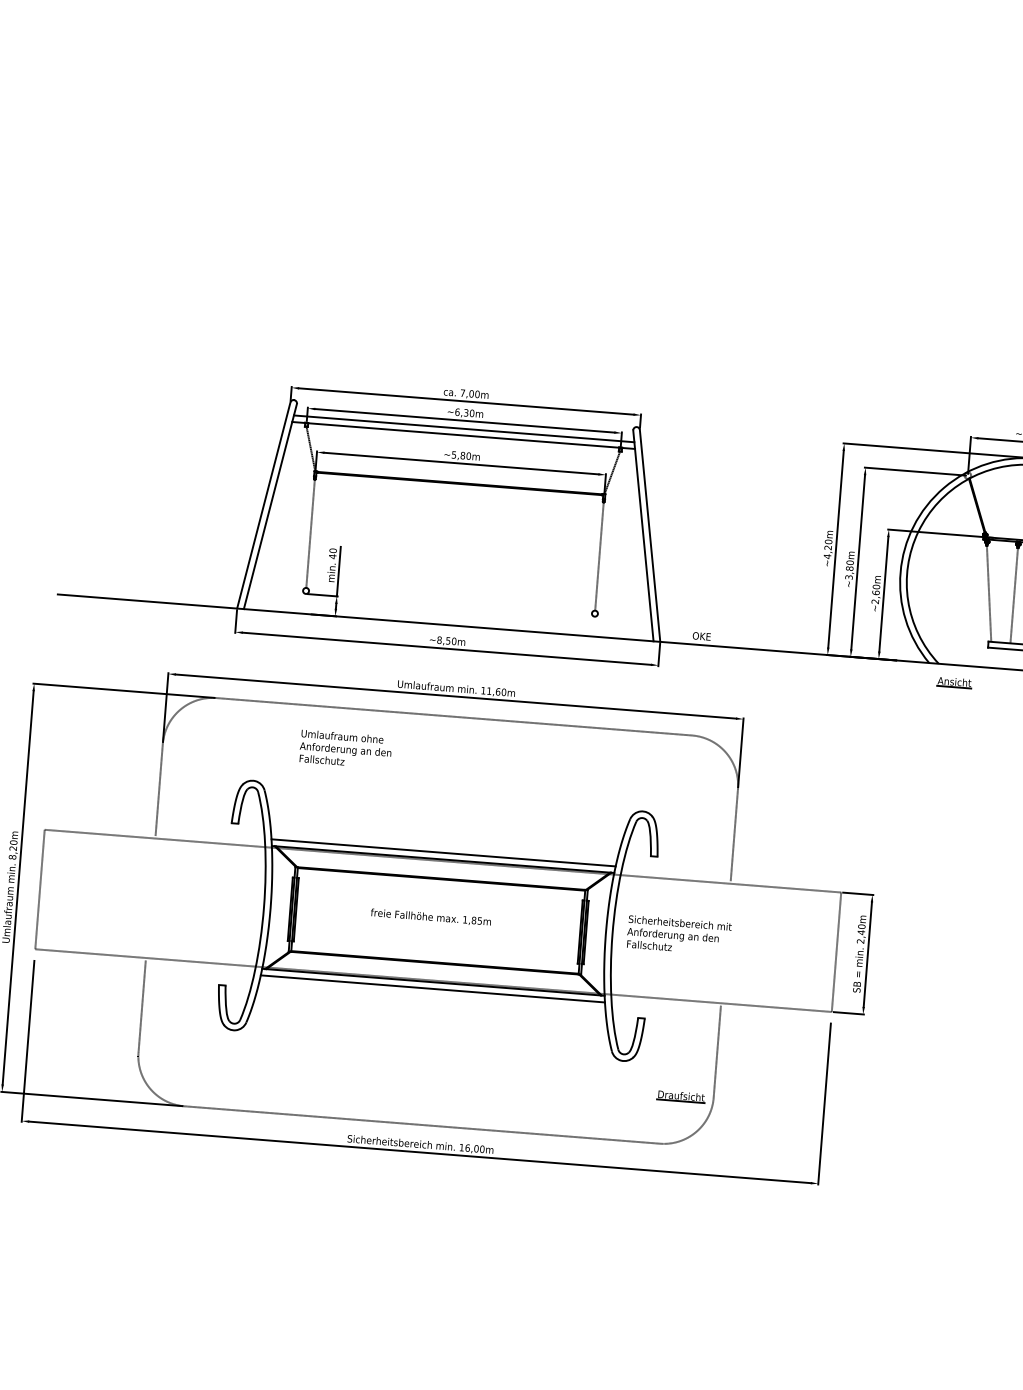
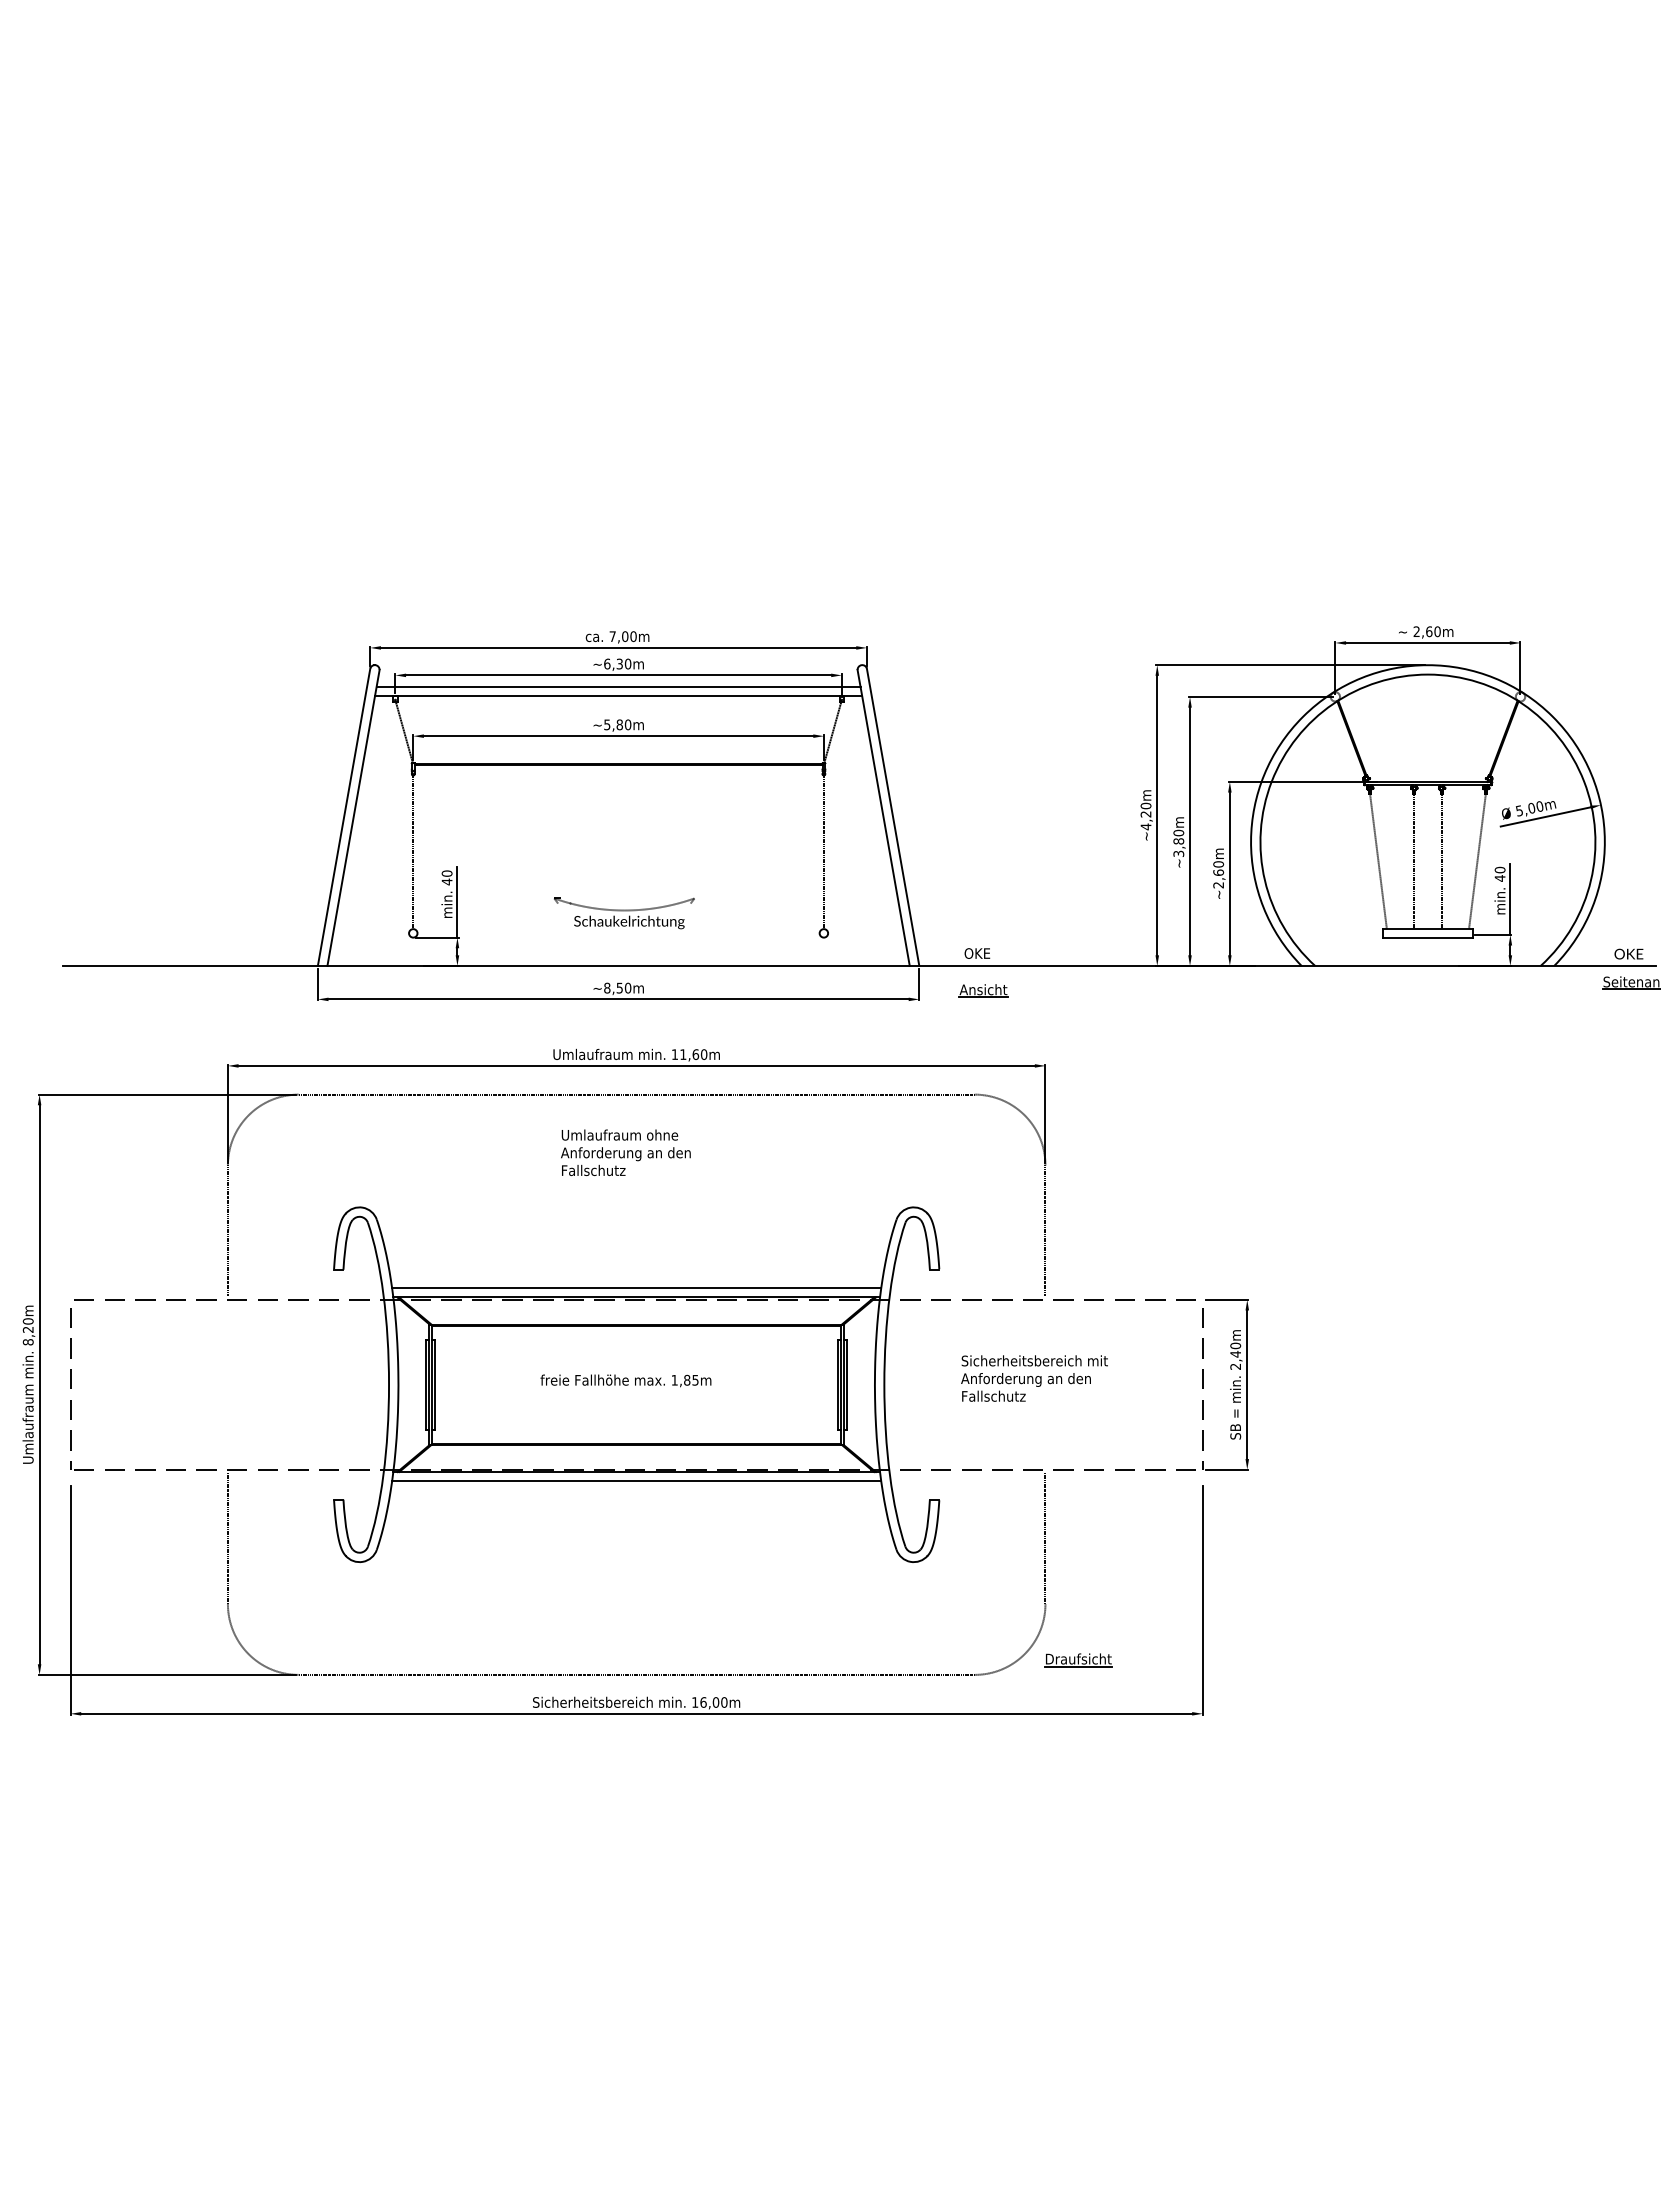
part: (455, 588) -> (624, 913), added
part: (954, 682) -> (983, 990), moved
text: (345, 749) -> (625, 1152), moved
text: (679, 935) -> (1034, 1378), moved
part: (681, 1096) -> (1078, 1660), moved

